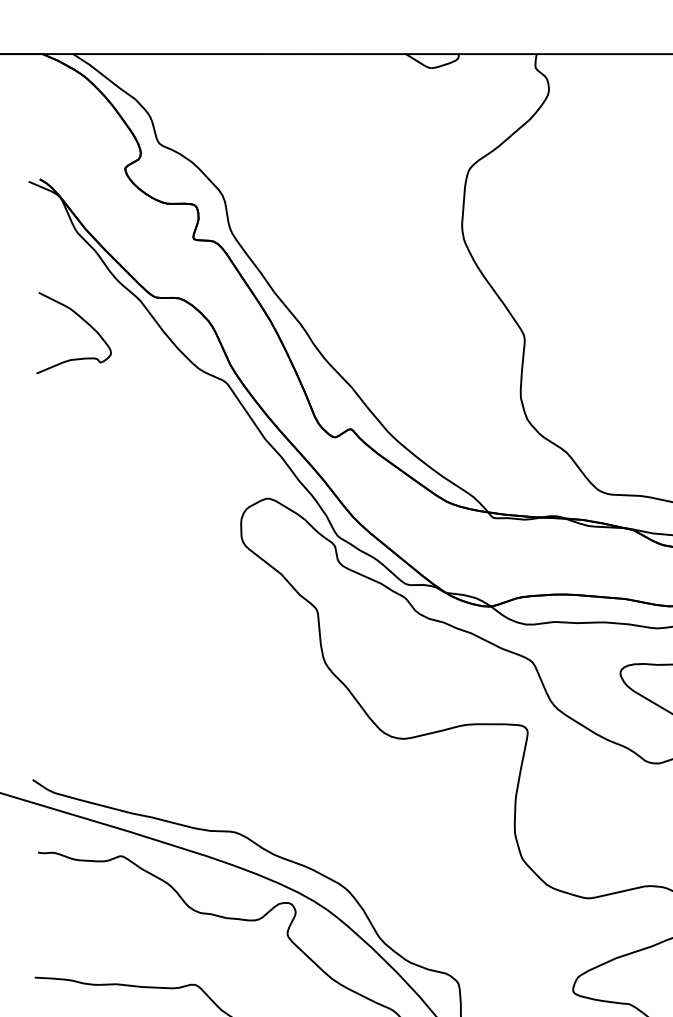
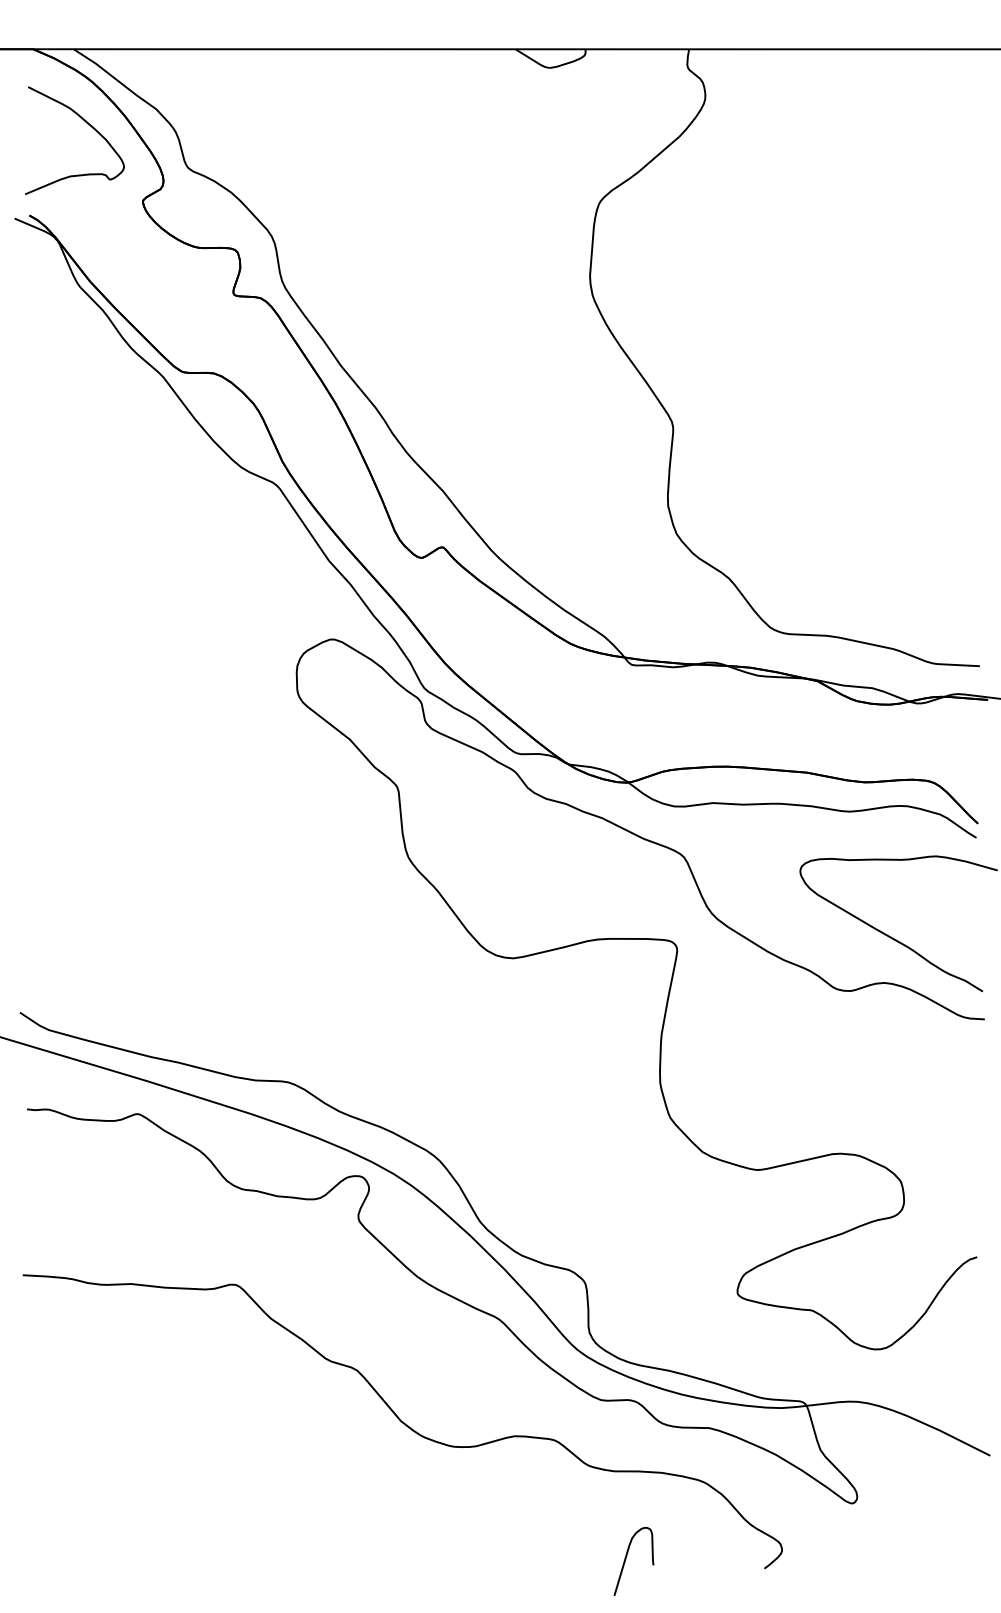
curve: (83, 320) -> (87, 124), moved

